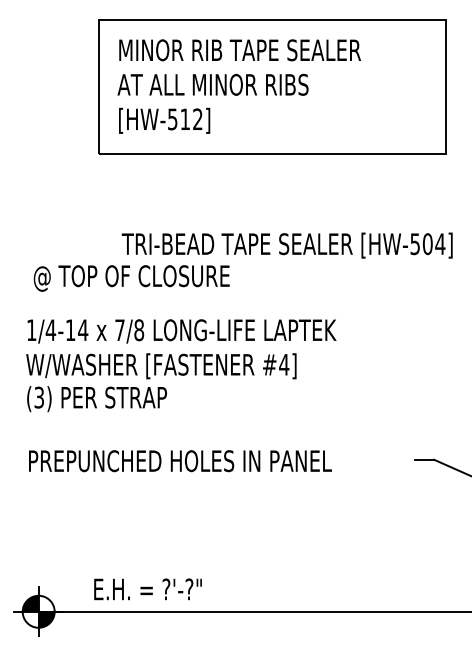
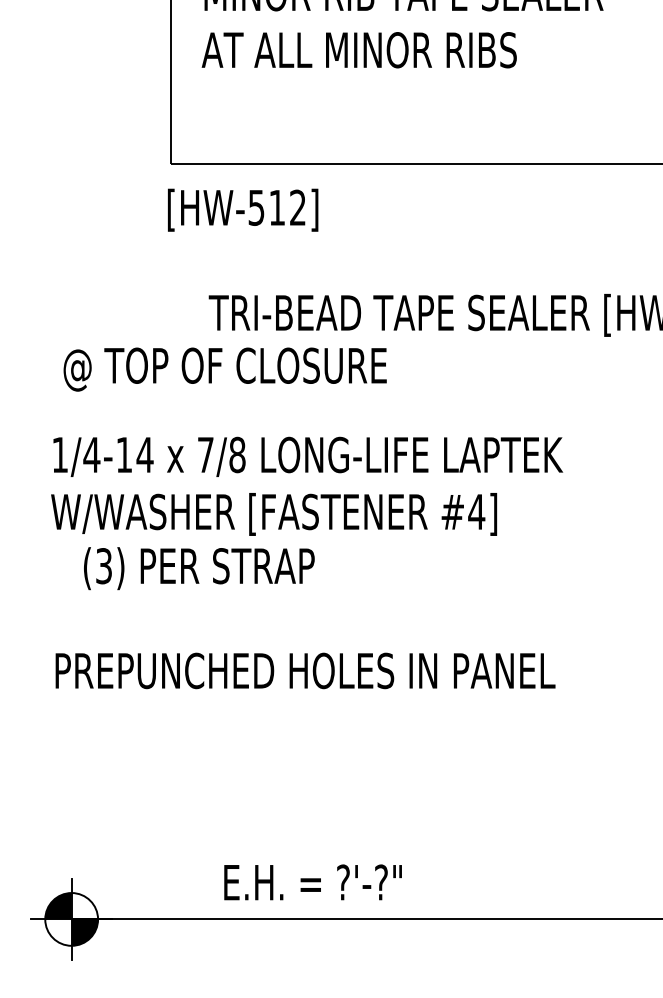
text: (164, 120) -> (242, 209), moved
text: (96, 399) -> (198, 569), moved
text: (147, 589) -> (312, 882), moved

